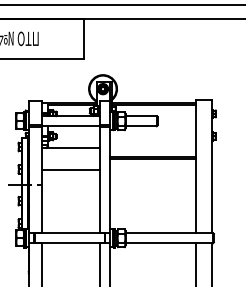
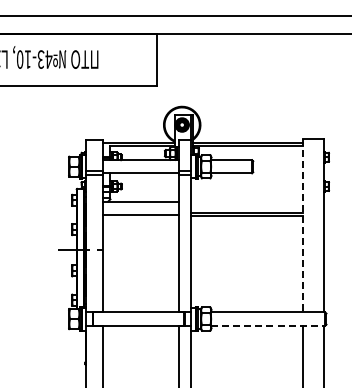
line: (195, 166) -> (302, 225), solid -> dashed
line: (71, 170) -> (140, 214), moved
line: (169, 243) -> (268, 325), solid -> dashed

